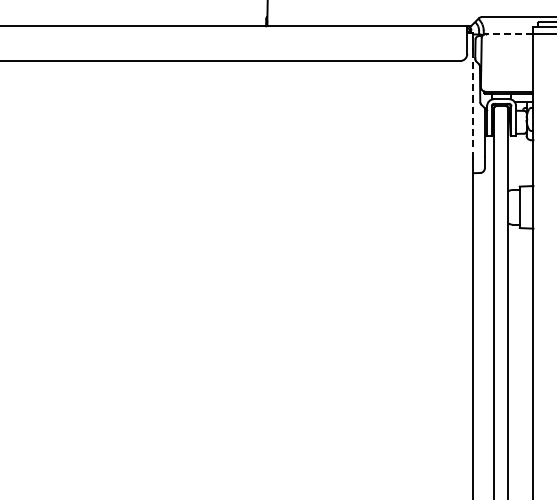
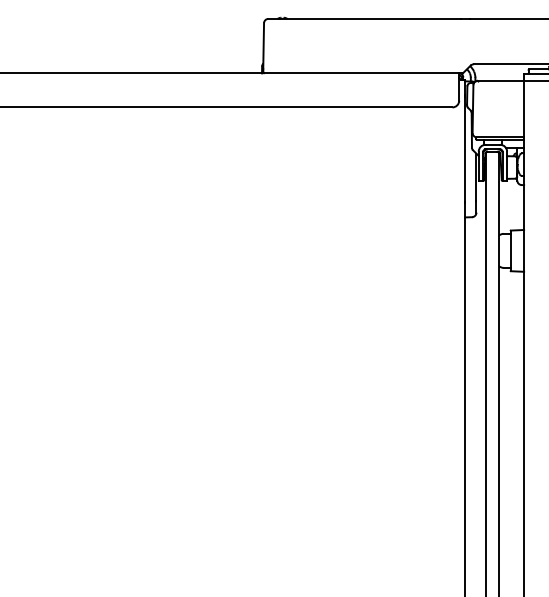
line: (509, 33) -> (500, 80), dashed -> solid
line: (473, 103) -> (465, 149), dashed -> solid

